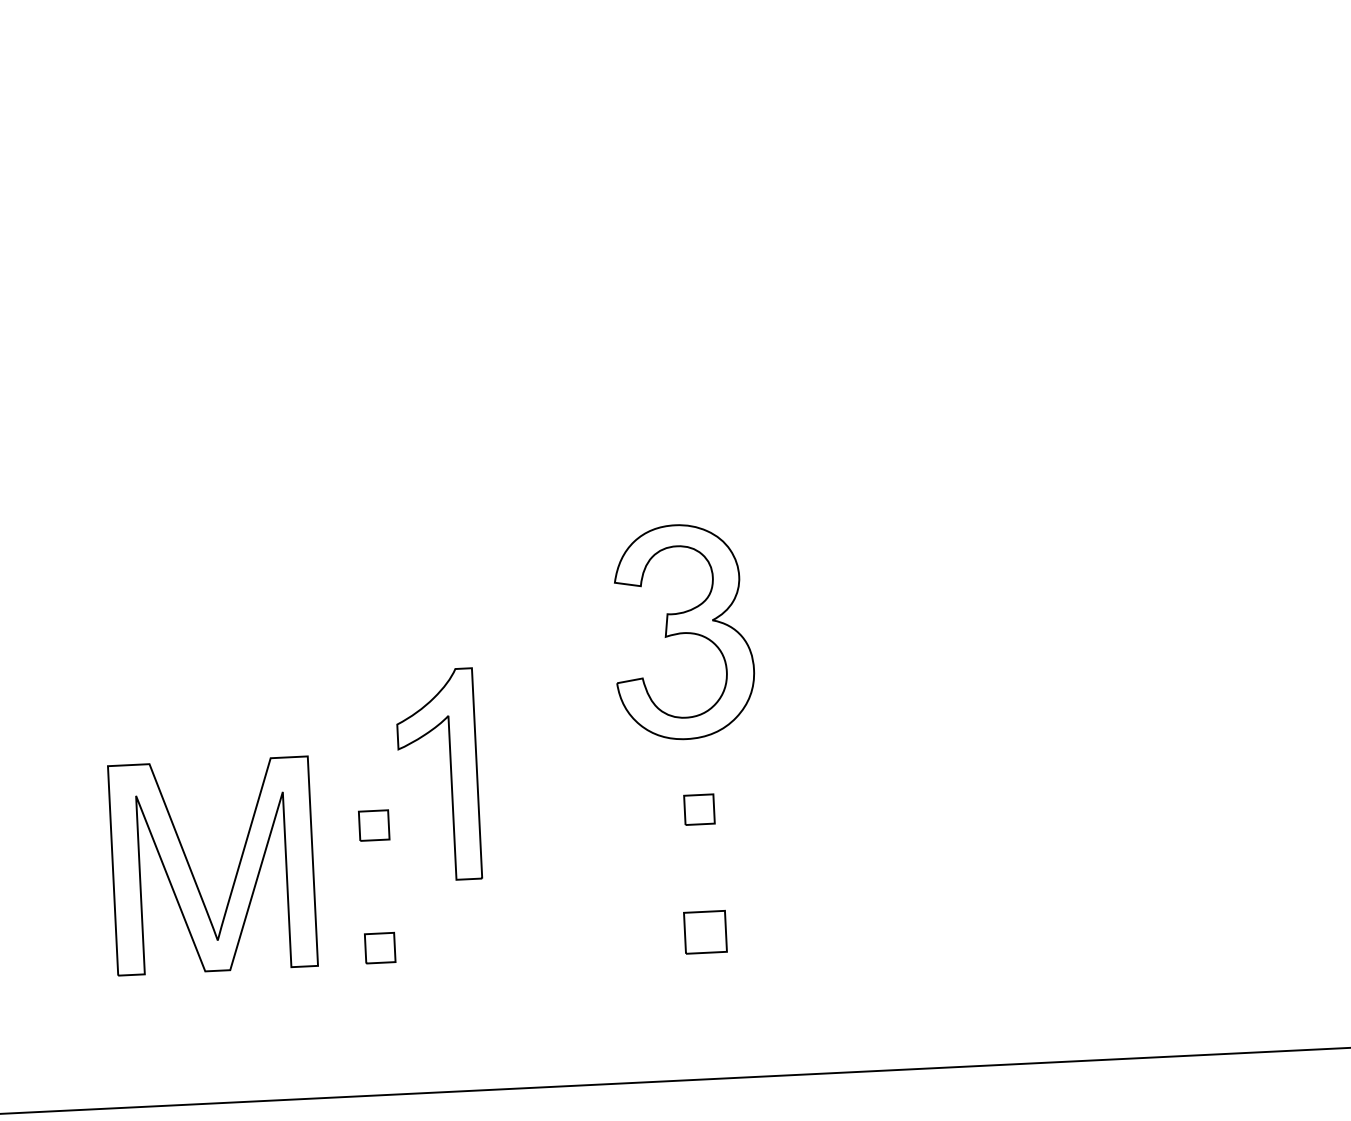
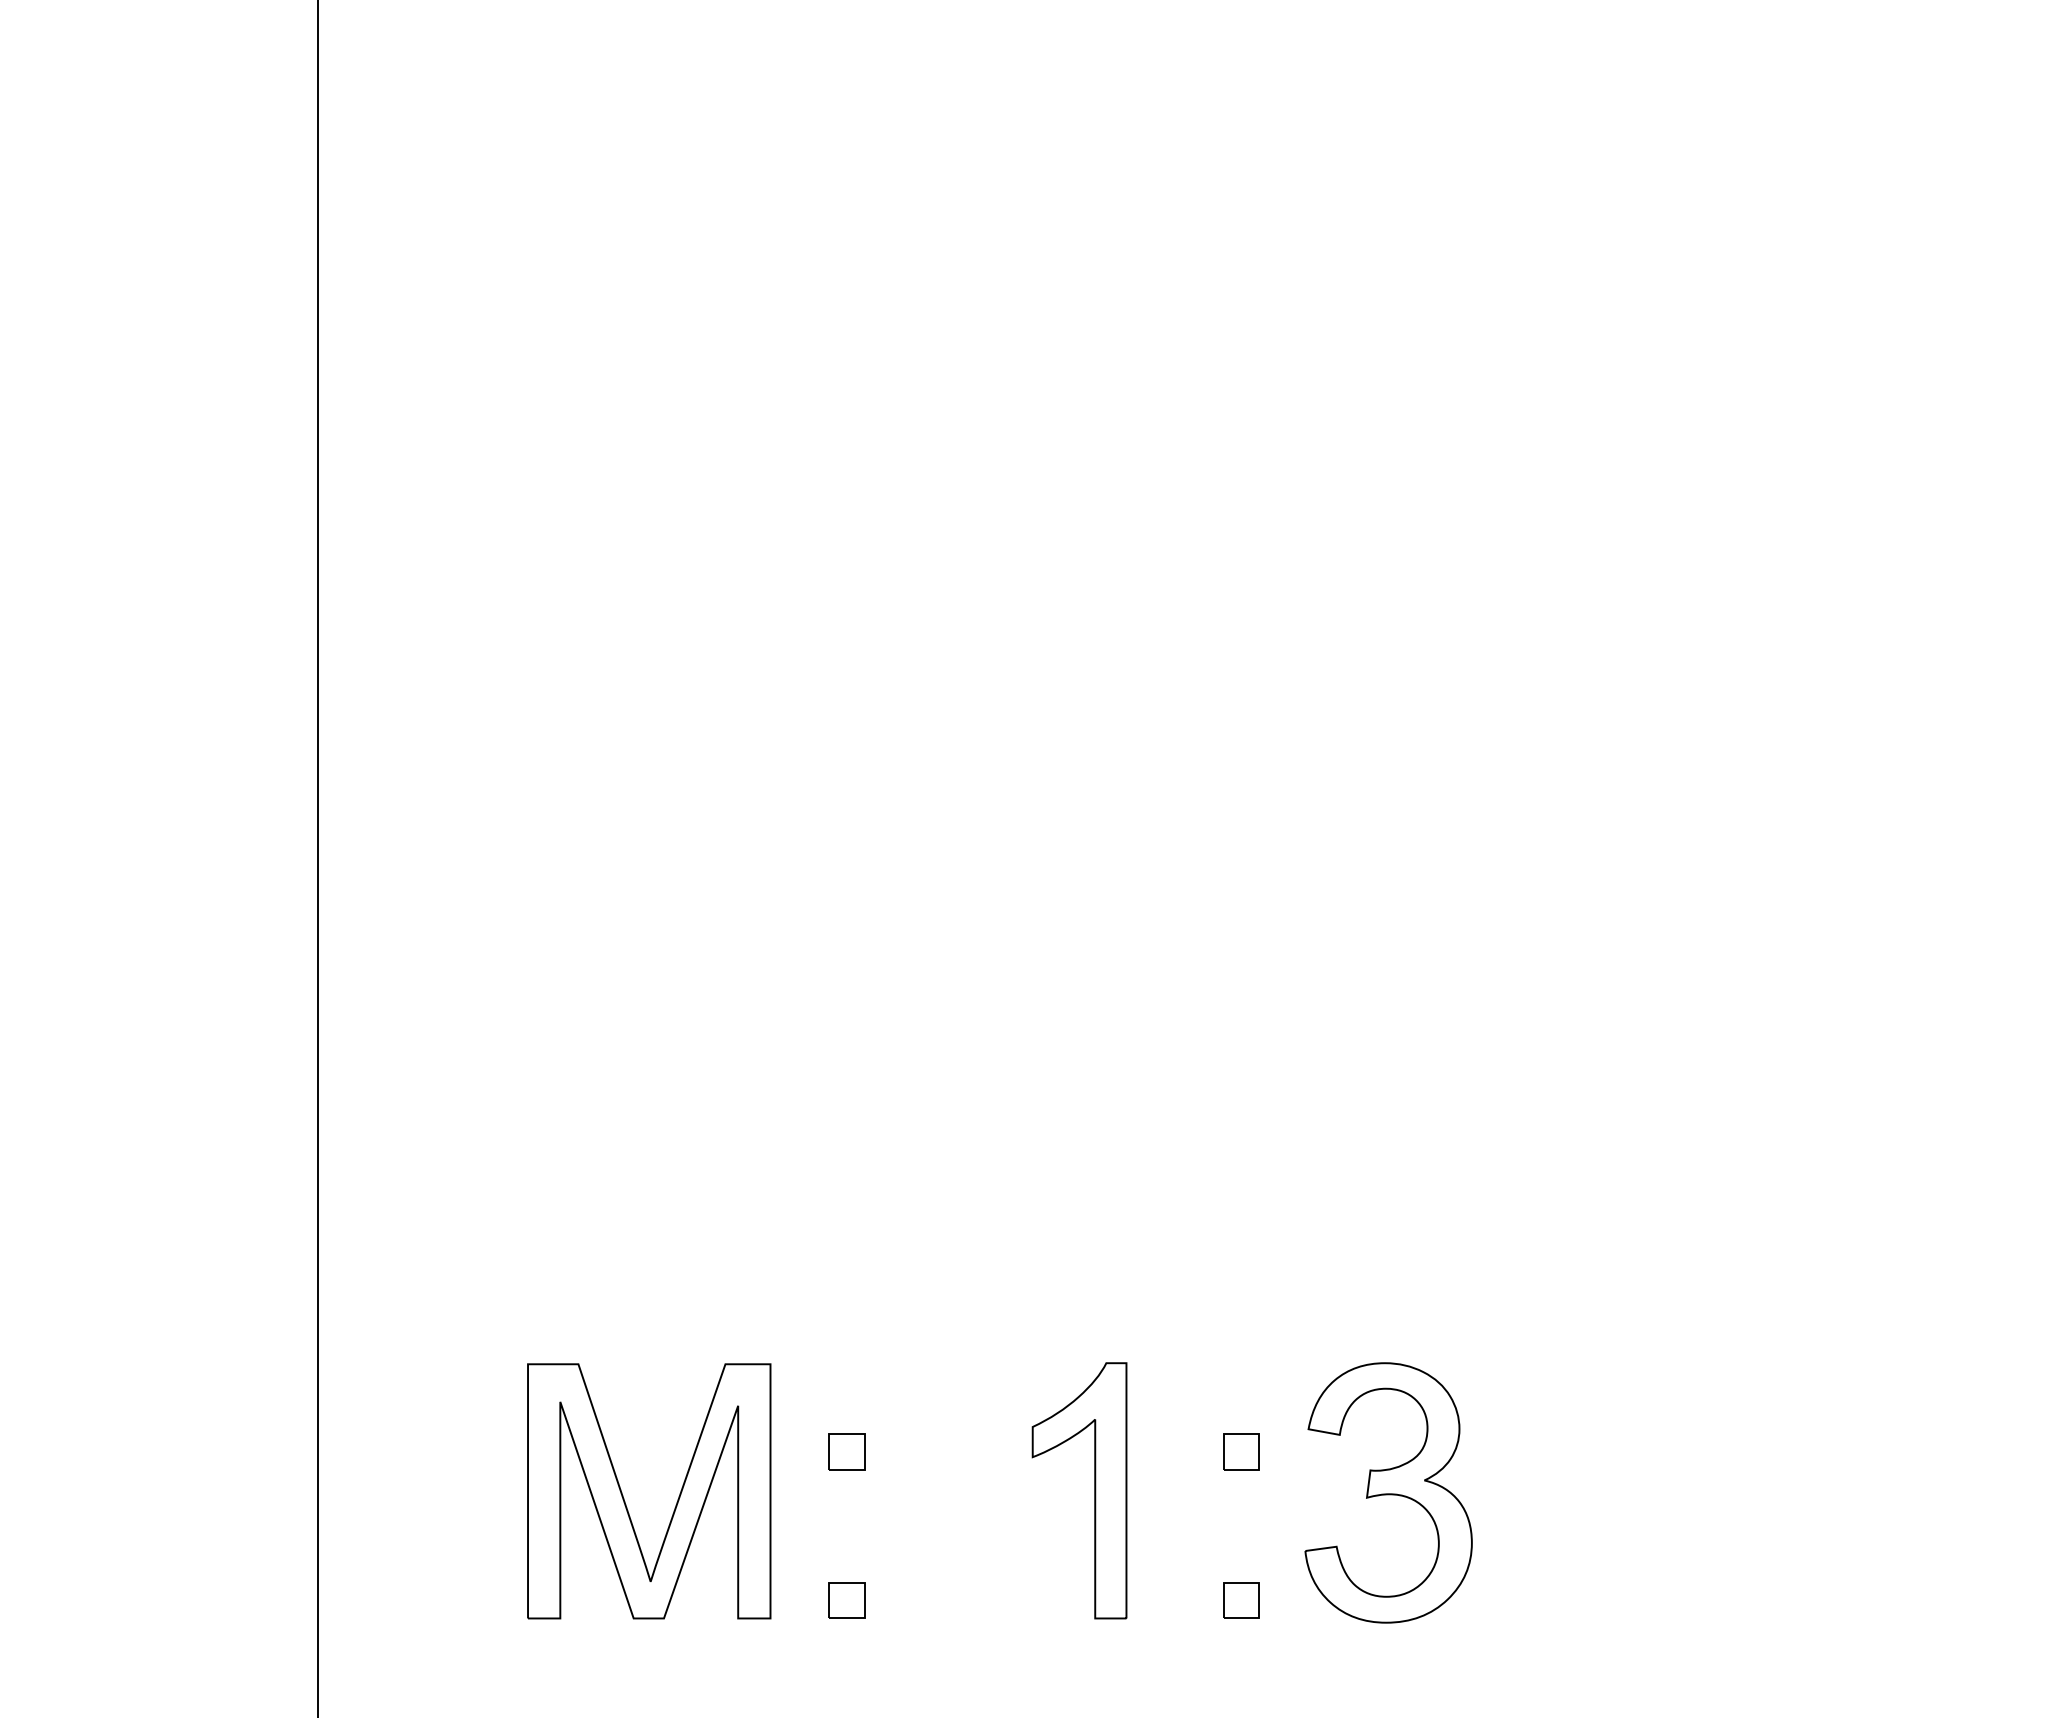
part: (683, 631) -> (1388, 1492), moved
part: (450, 774) -> (1094, 1490), moved
part: (705, 932) -> (1241, 1600), size x0.71

